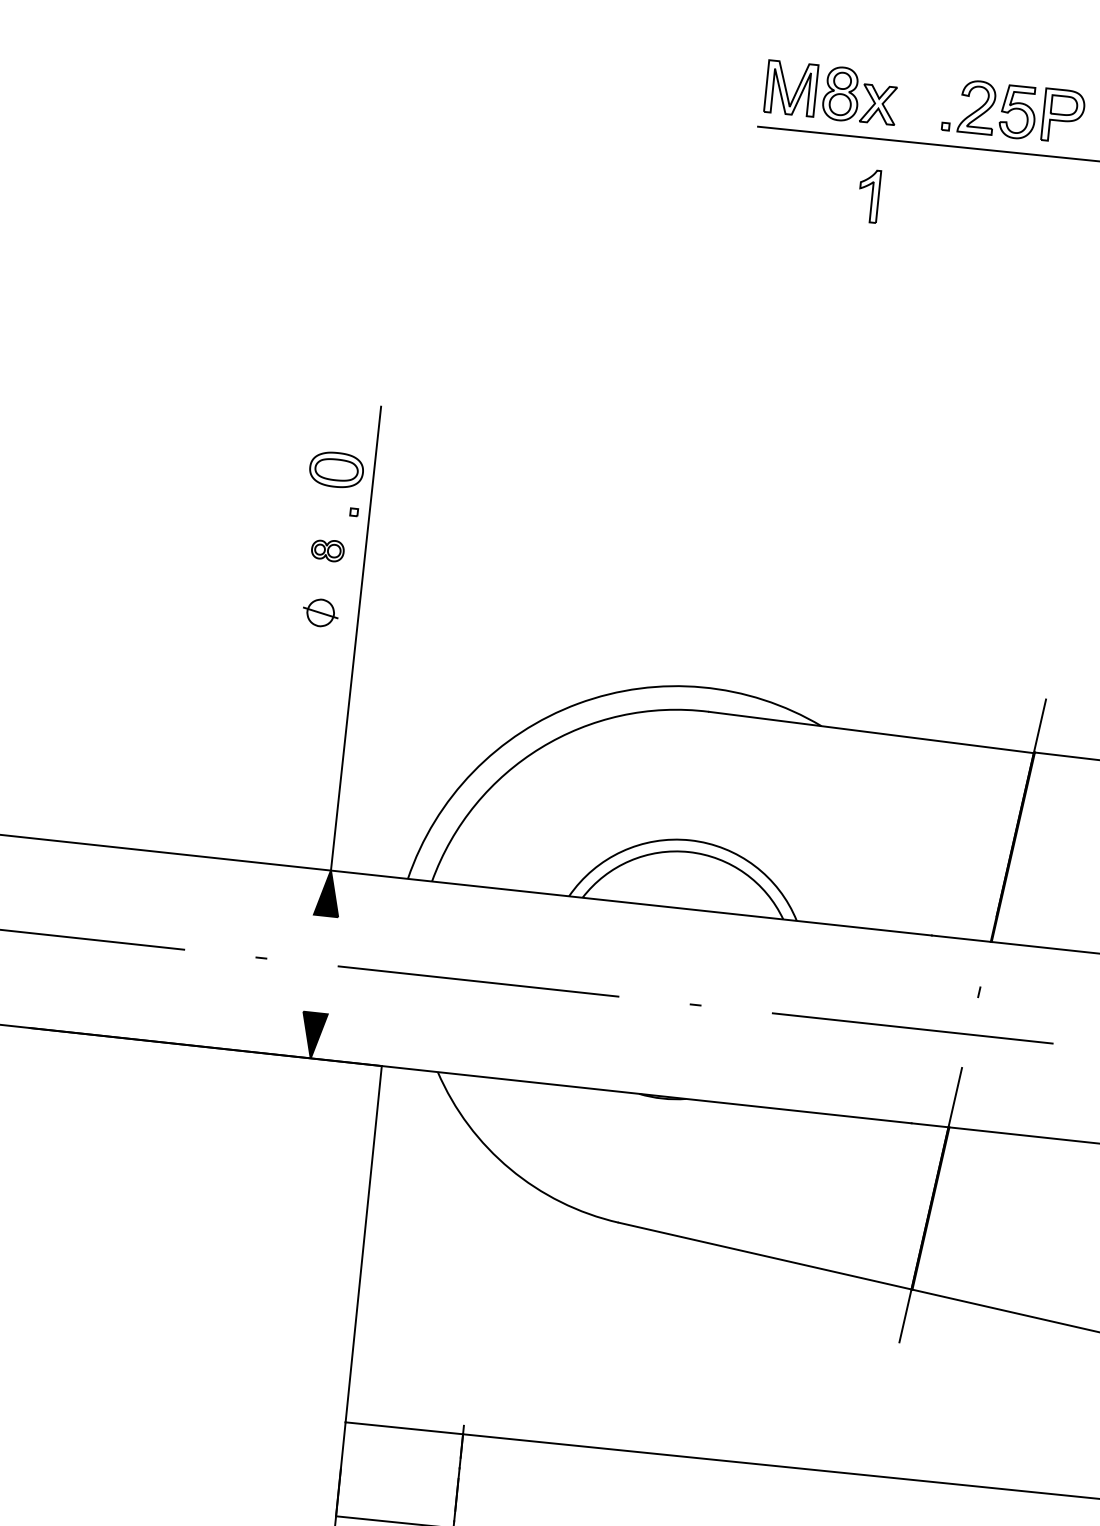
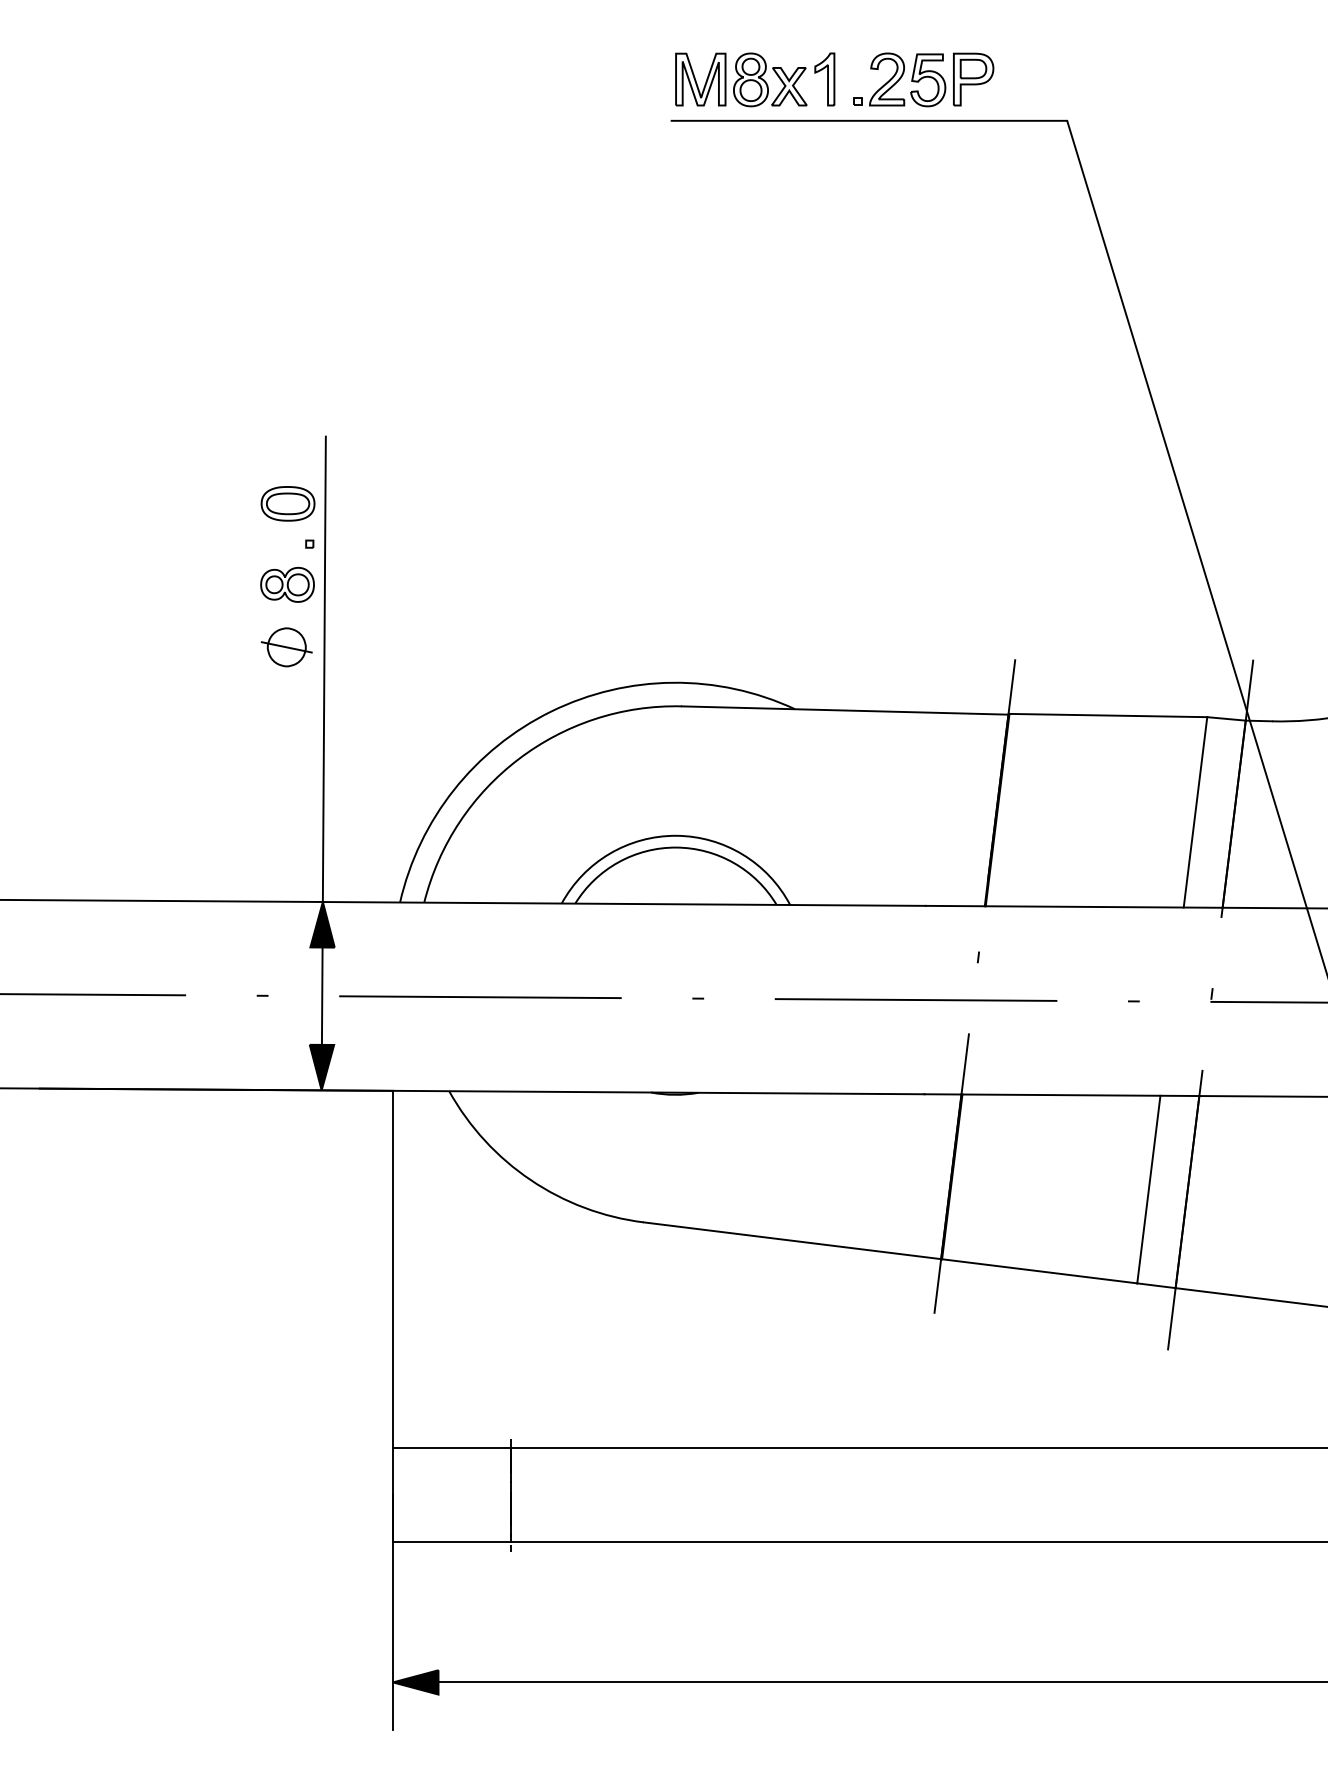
part: (868, 196) -> (824, 79), moved
part: (327, 550) -> (287, 584), size x1.67
part: (320, 613) -> (286, 647), size x1.43
line: (320, 963) -> (321, 995), added

